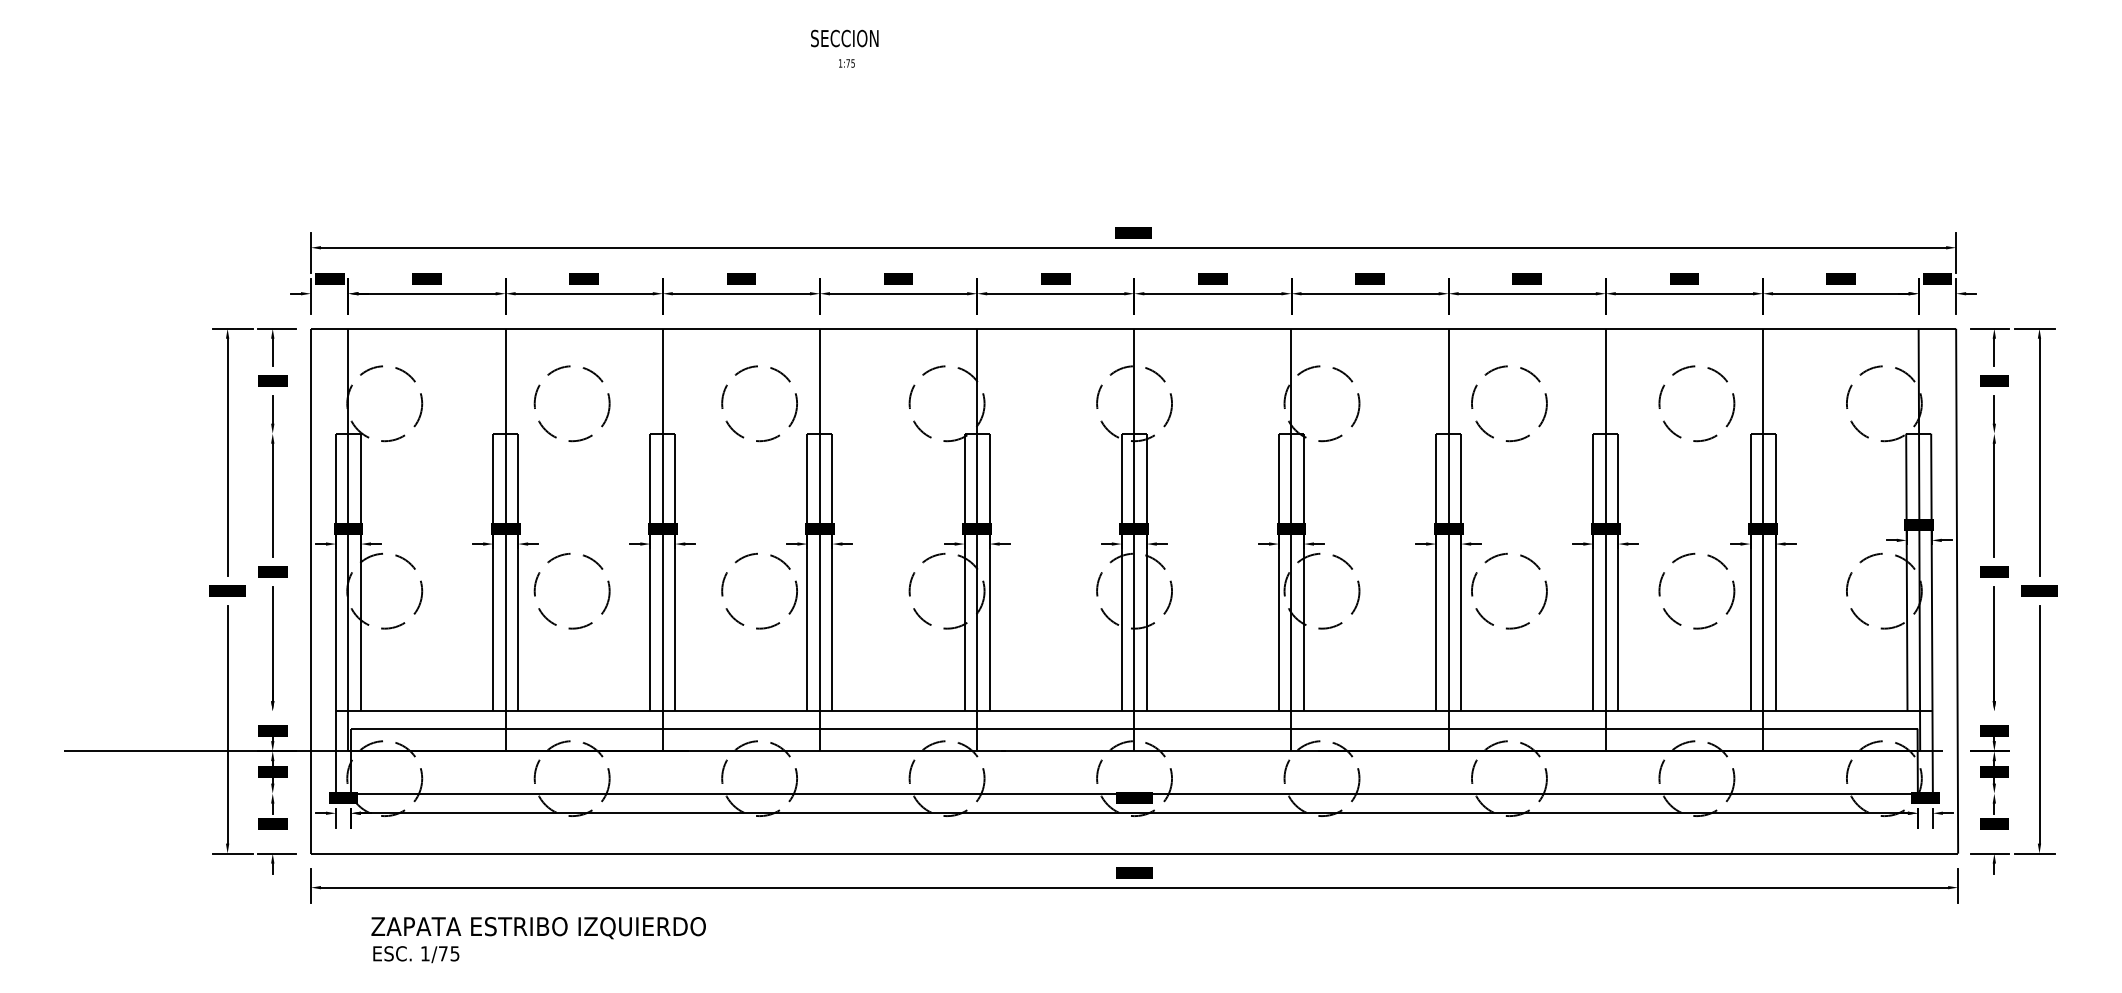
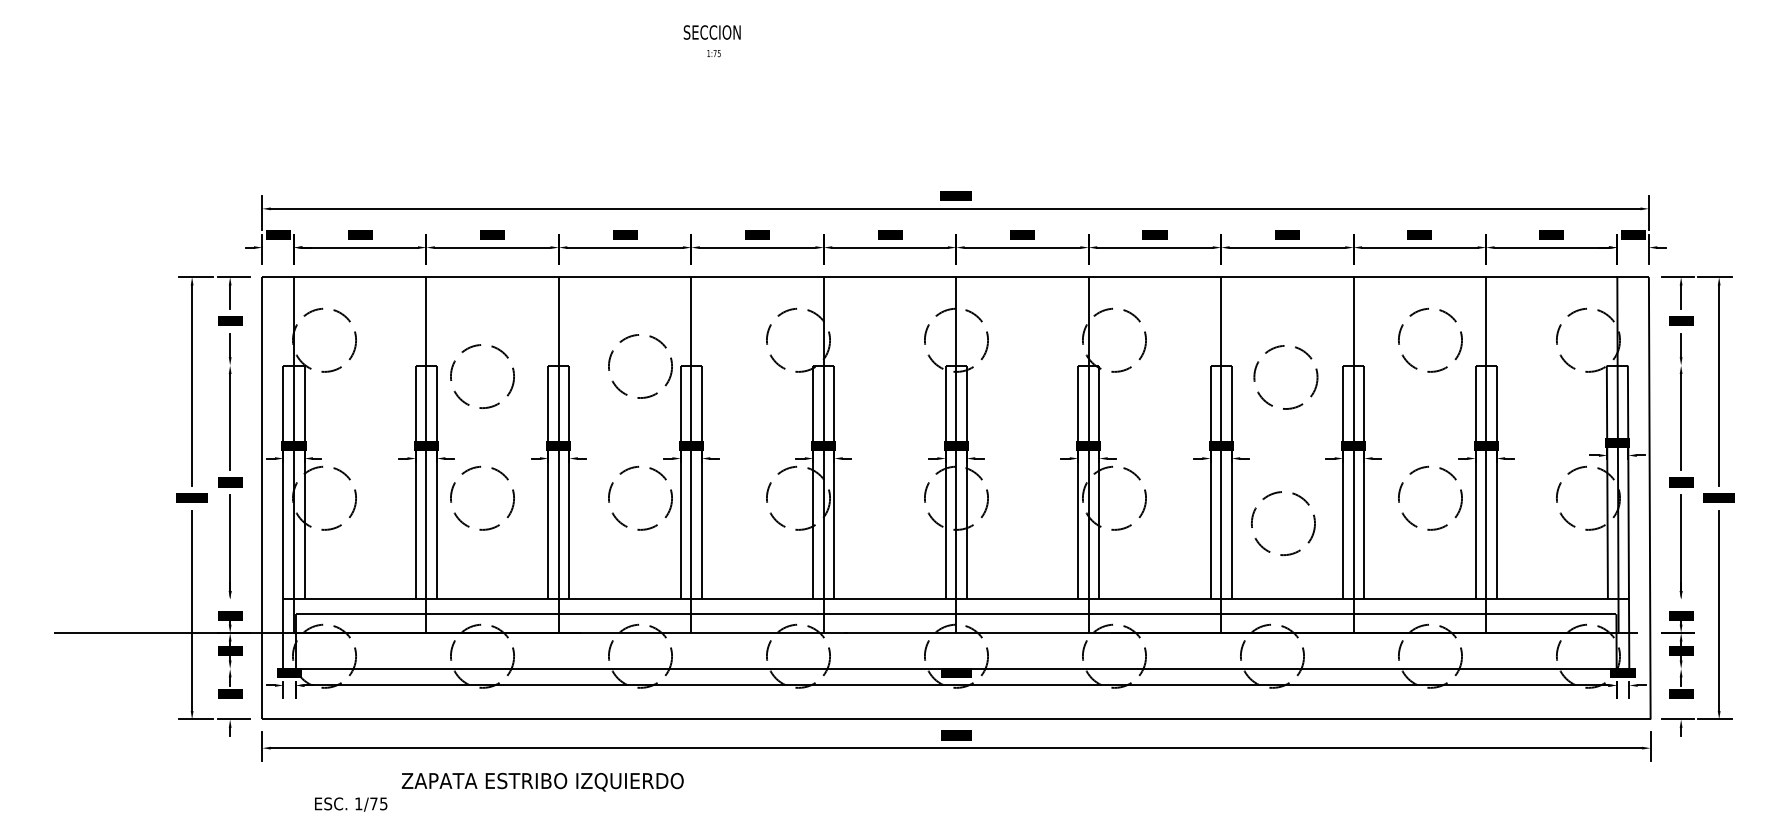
circle: (571, 403) -> (481, 376), moved
circle: (759, 403) -> (640, 366), moved
circle: (1509, 403) -> (1285, 377), moved
circle: (1509, 591) -> (1283, 523), moved
text: (538, 928) -> (542, 782), moved

